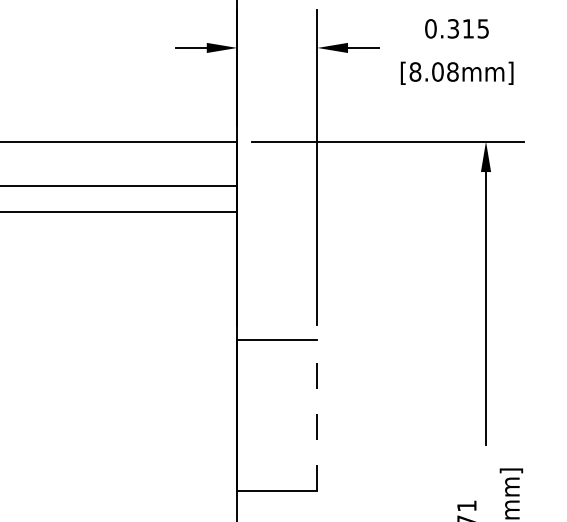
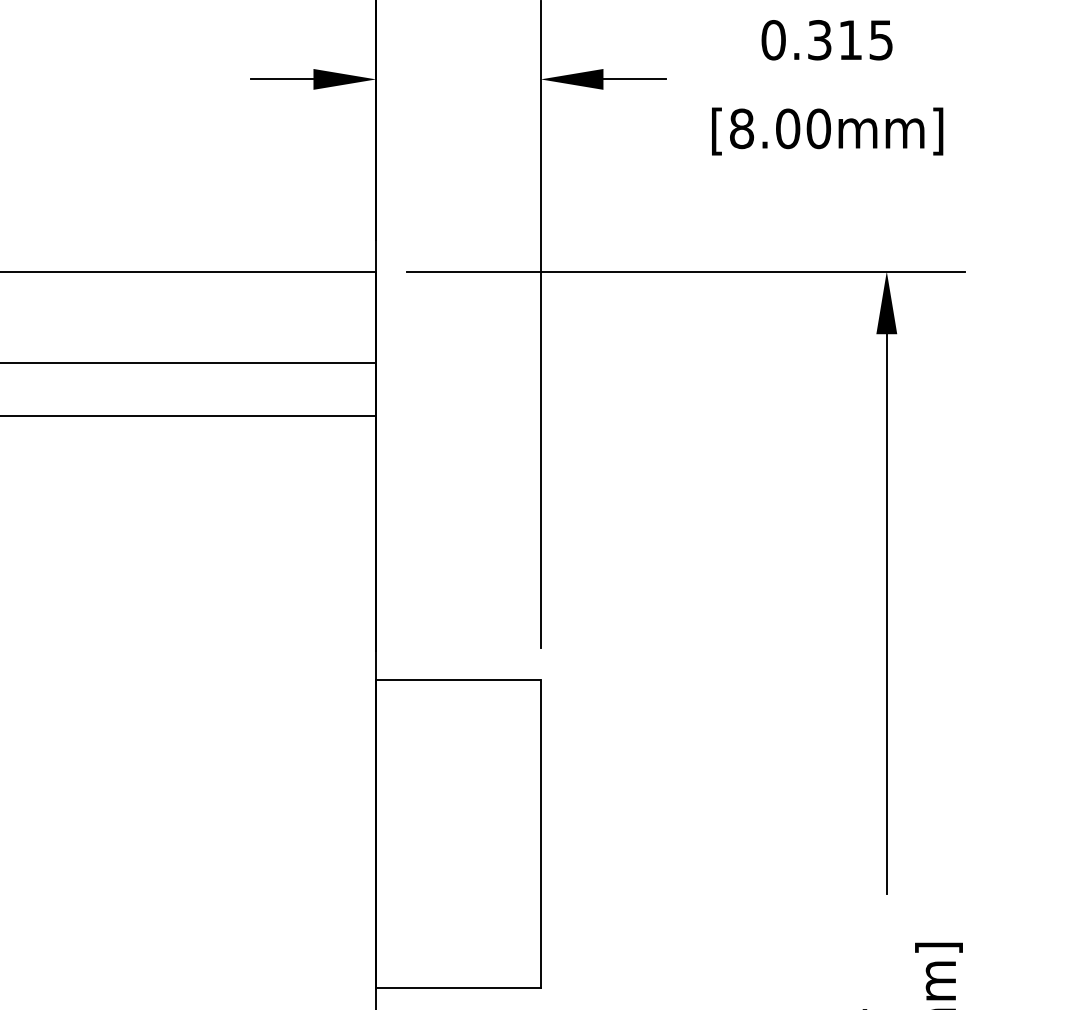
text: (452, 71) -> (817, 127), [8.08mm] -> [8.00mm]
line: (317, 415) -> (540, 834), dashed -> solid

